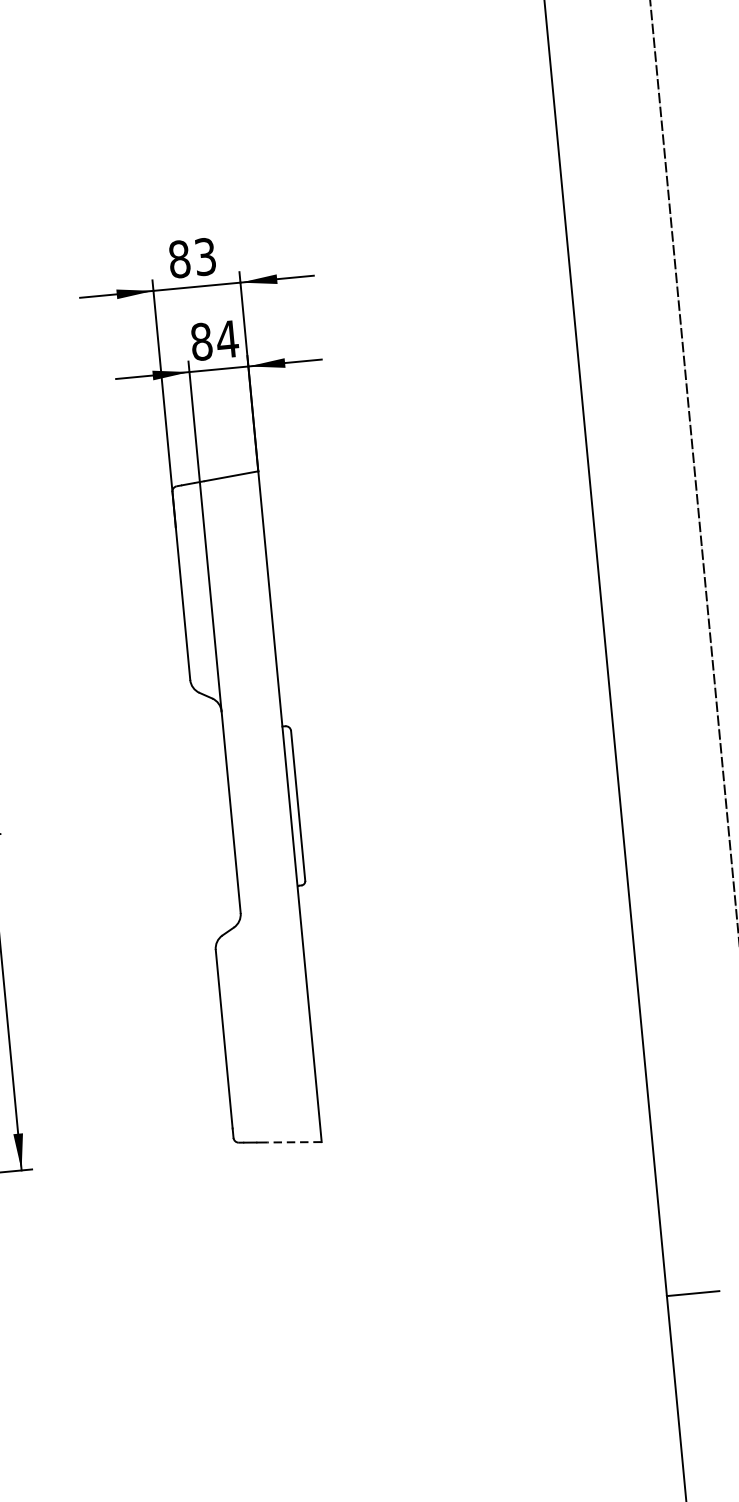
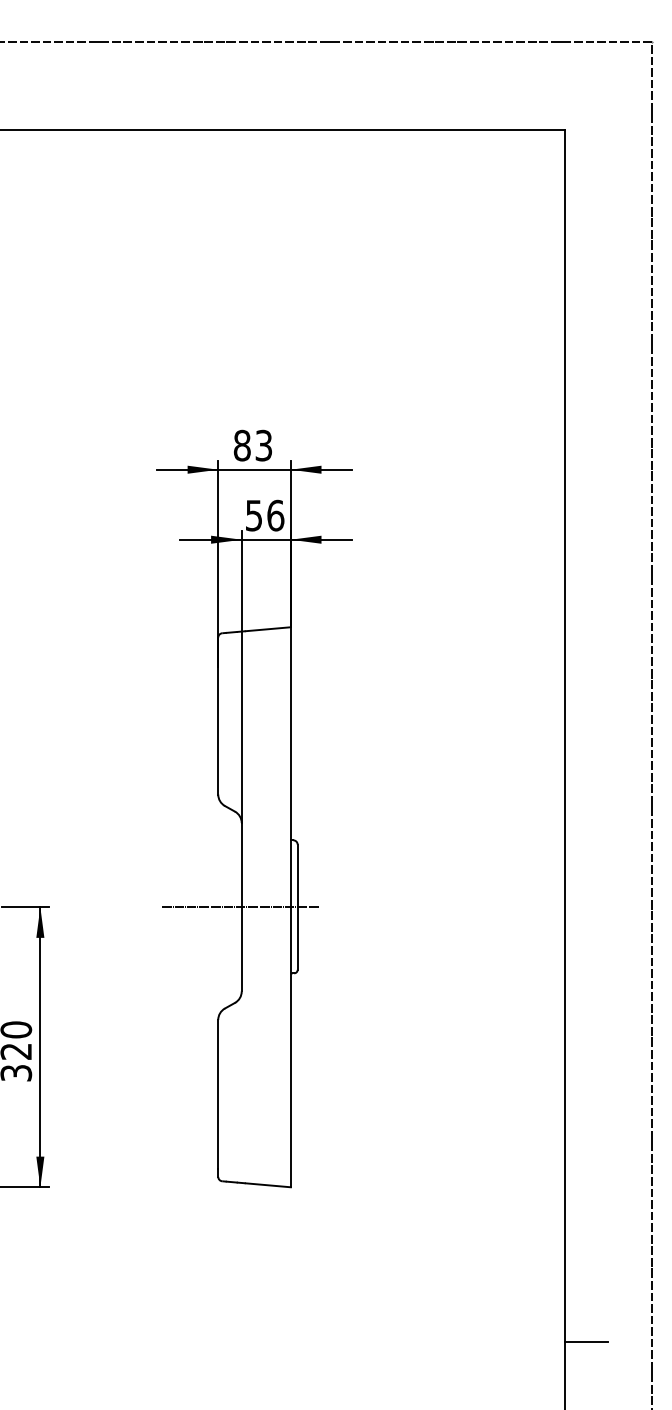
text: (214, 340) -> (264, 515), 84 -> 56
line: (229, 812) -> (240, 907), added
line: (294, 1142) -> (268, 1185), dashed -> solid

